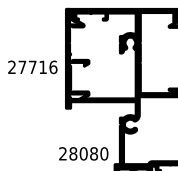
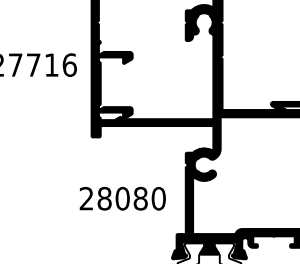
text: (83, 153) -> (122, 198), moved

